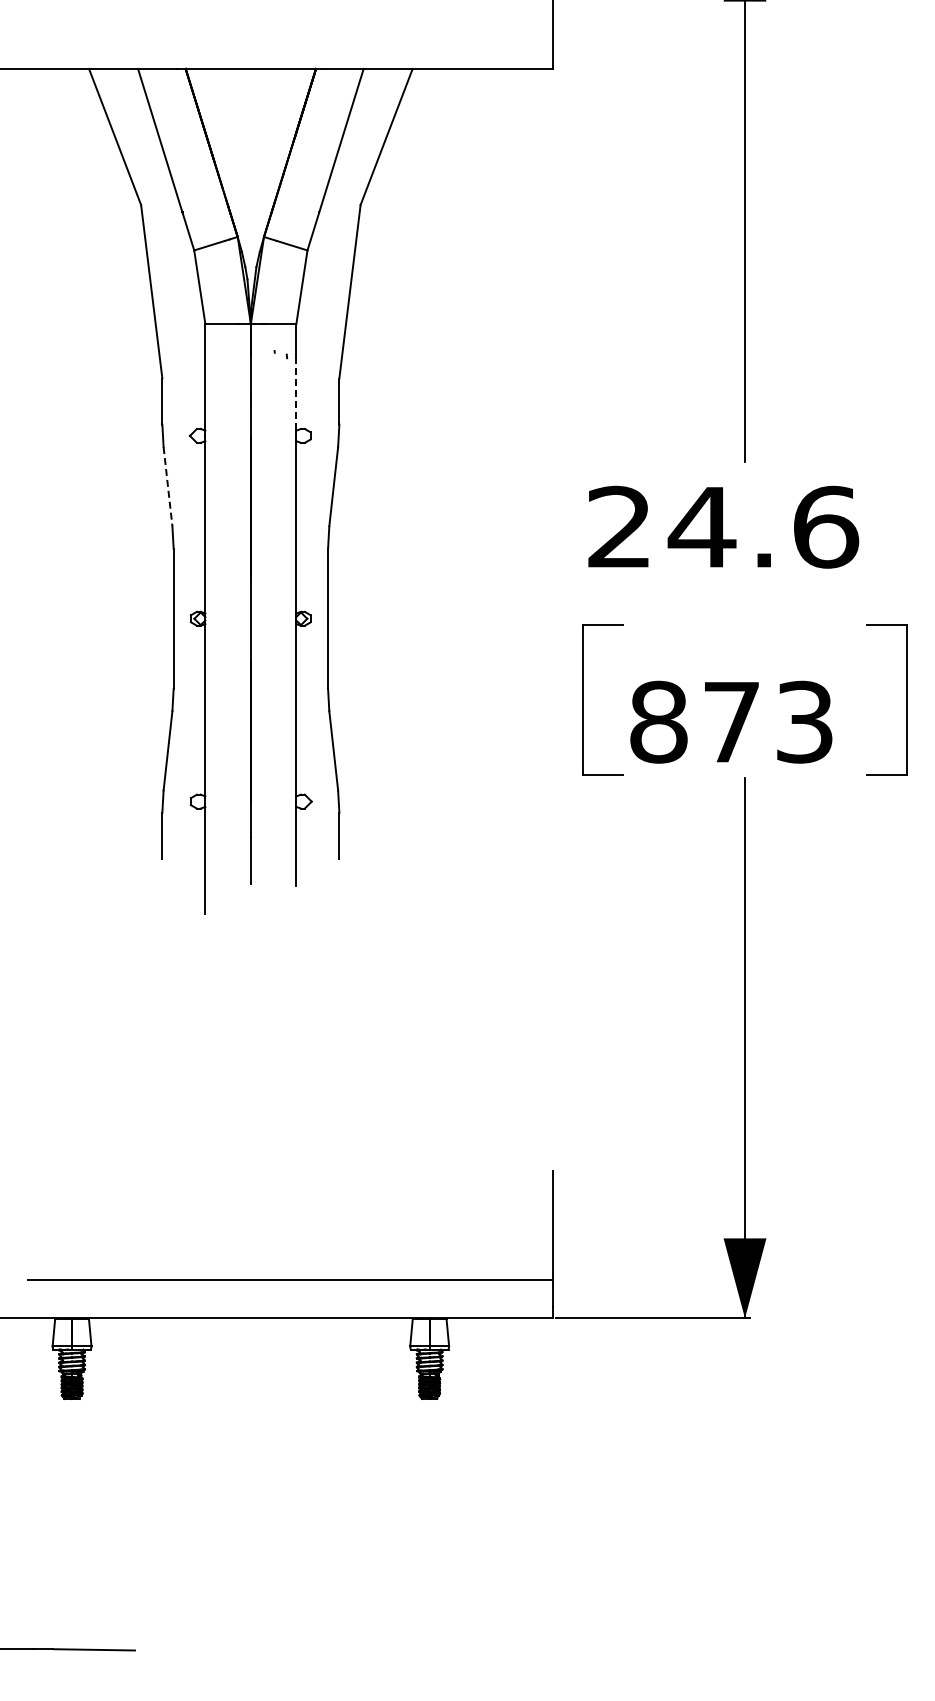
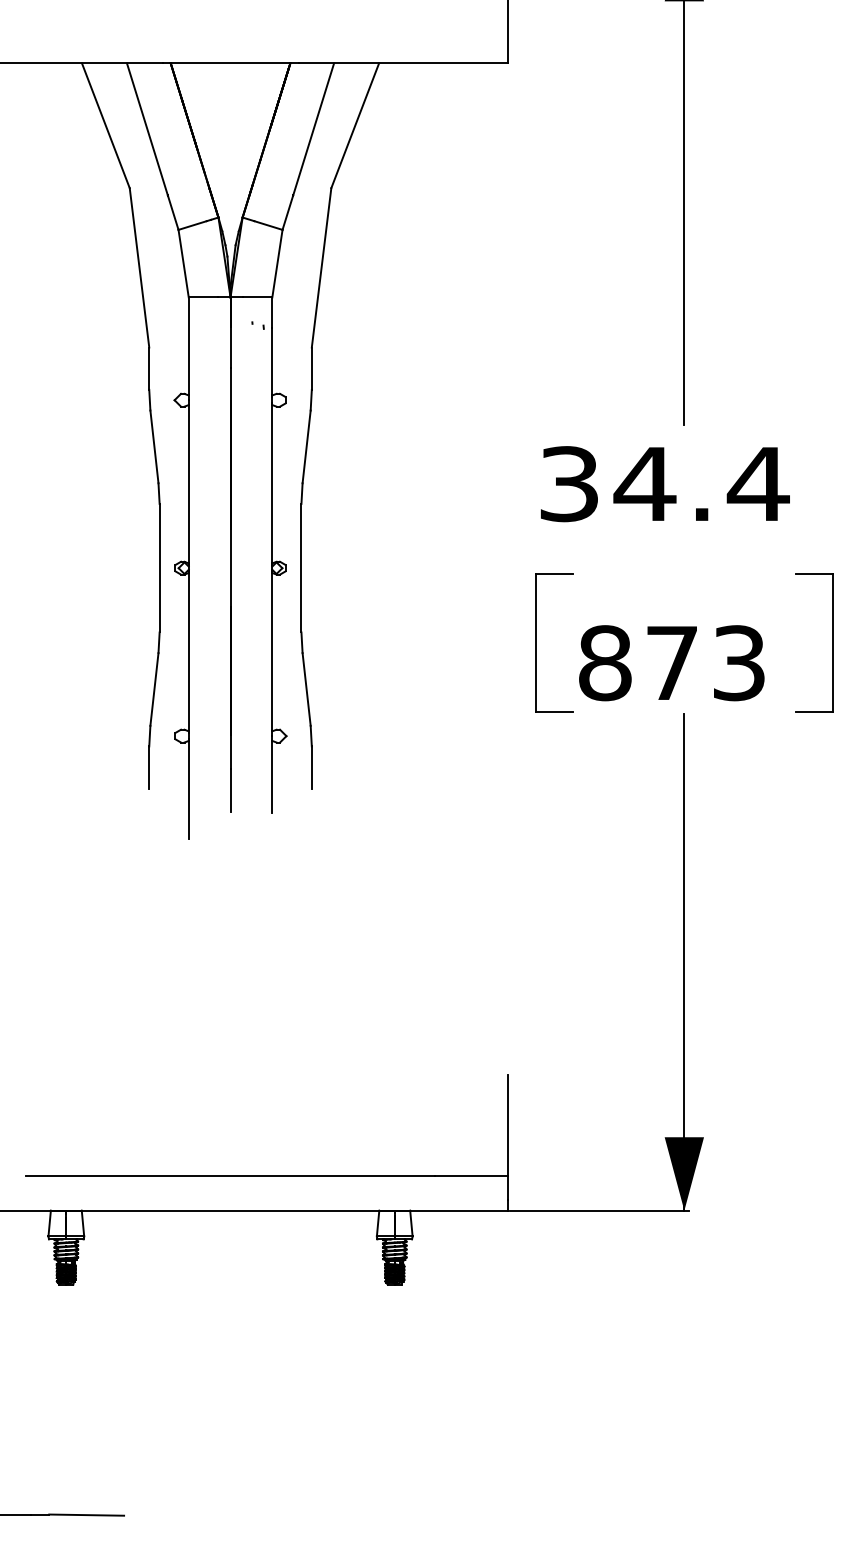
line: (296, 394) -> (272, 362), dashed -> solid
line: (168, 486) -> (154, 446), dashed -> solid
text: (723, 526) -> (664, 483), 24.6 -> 34.4

